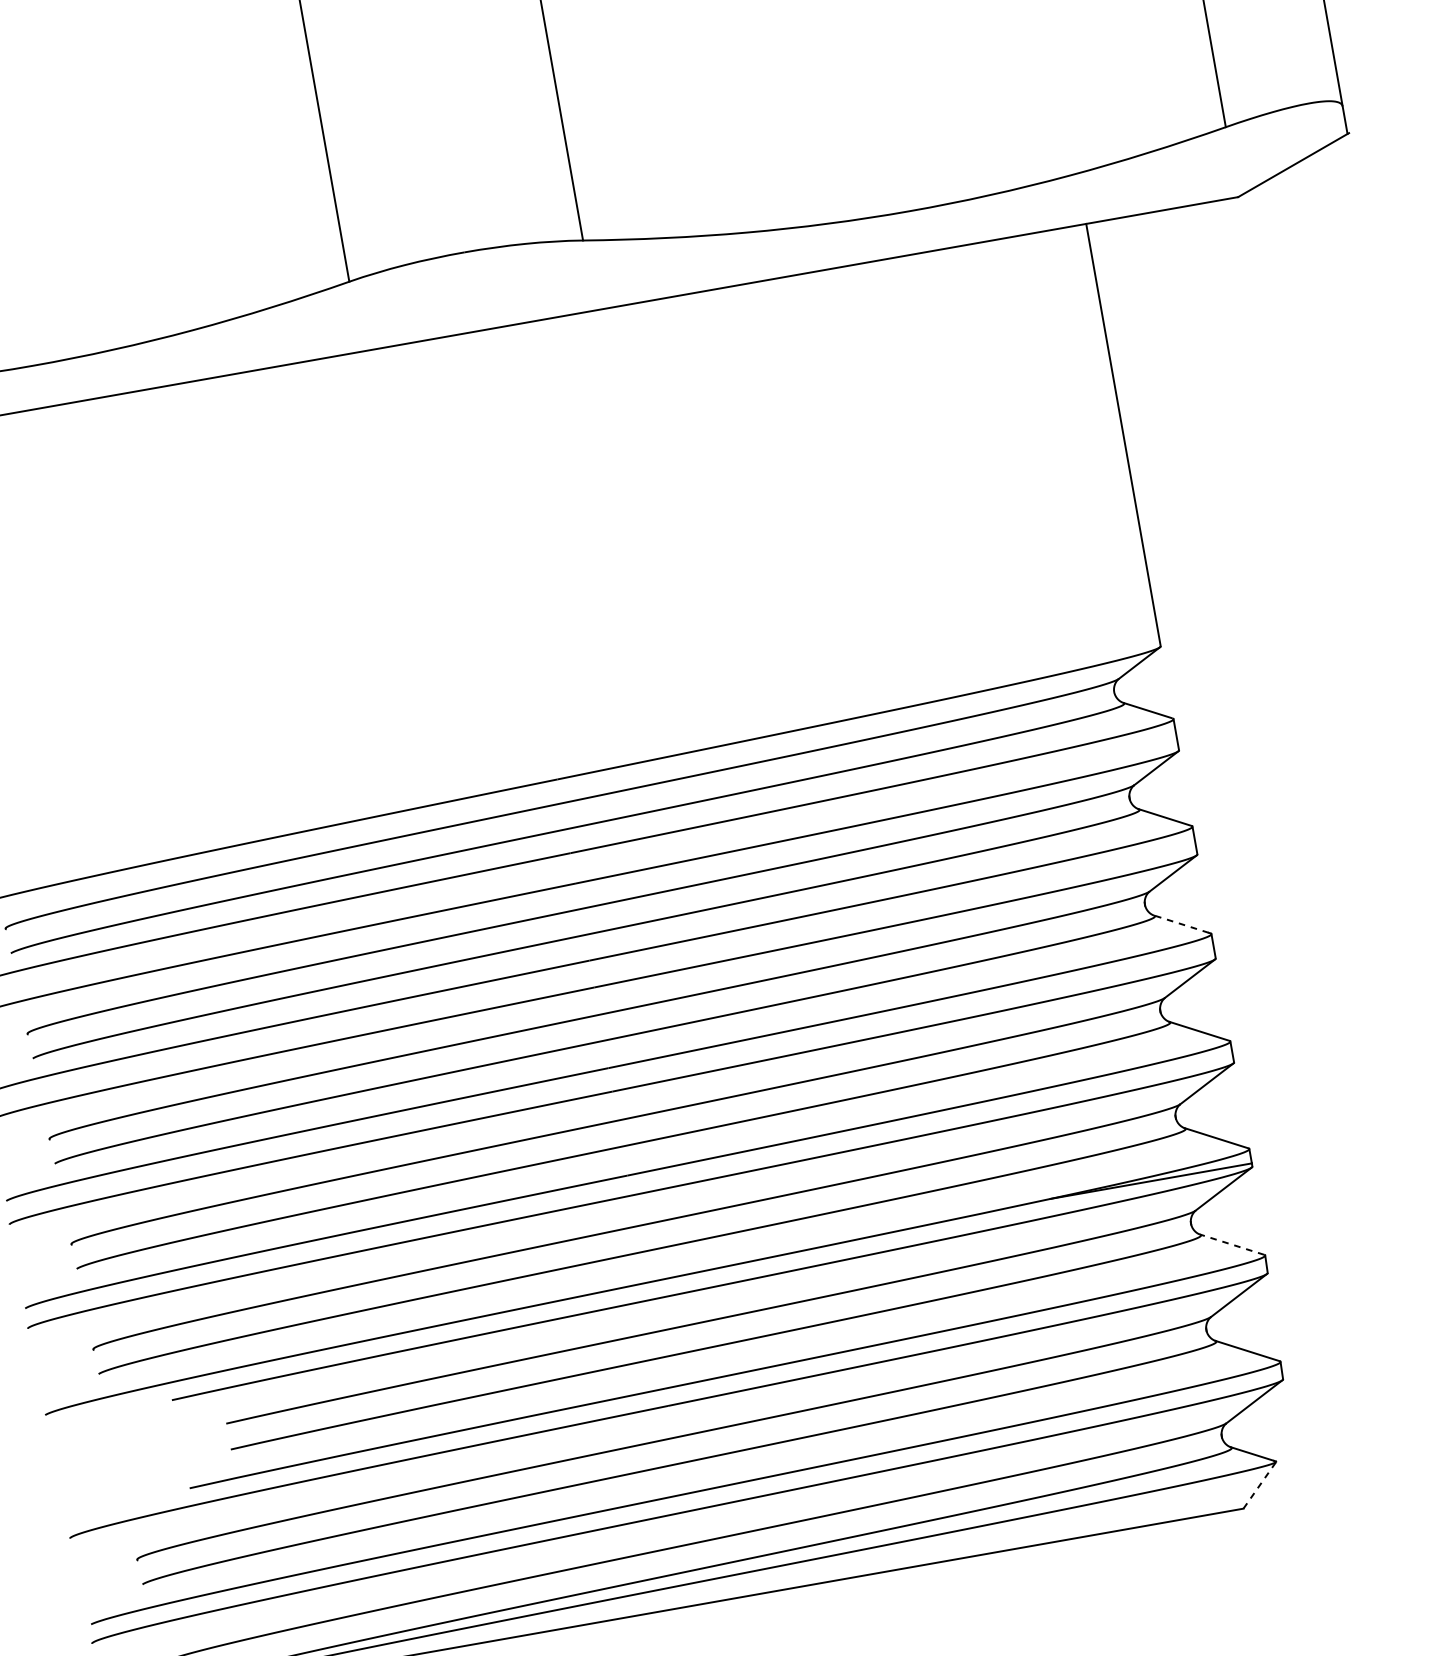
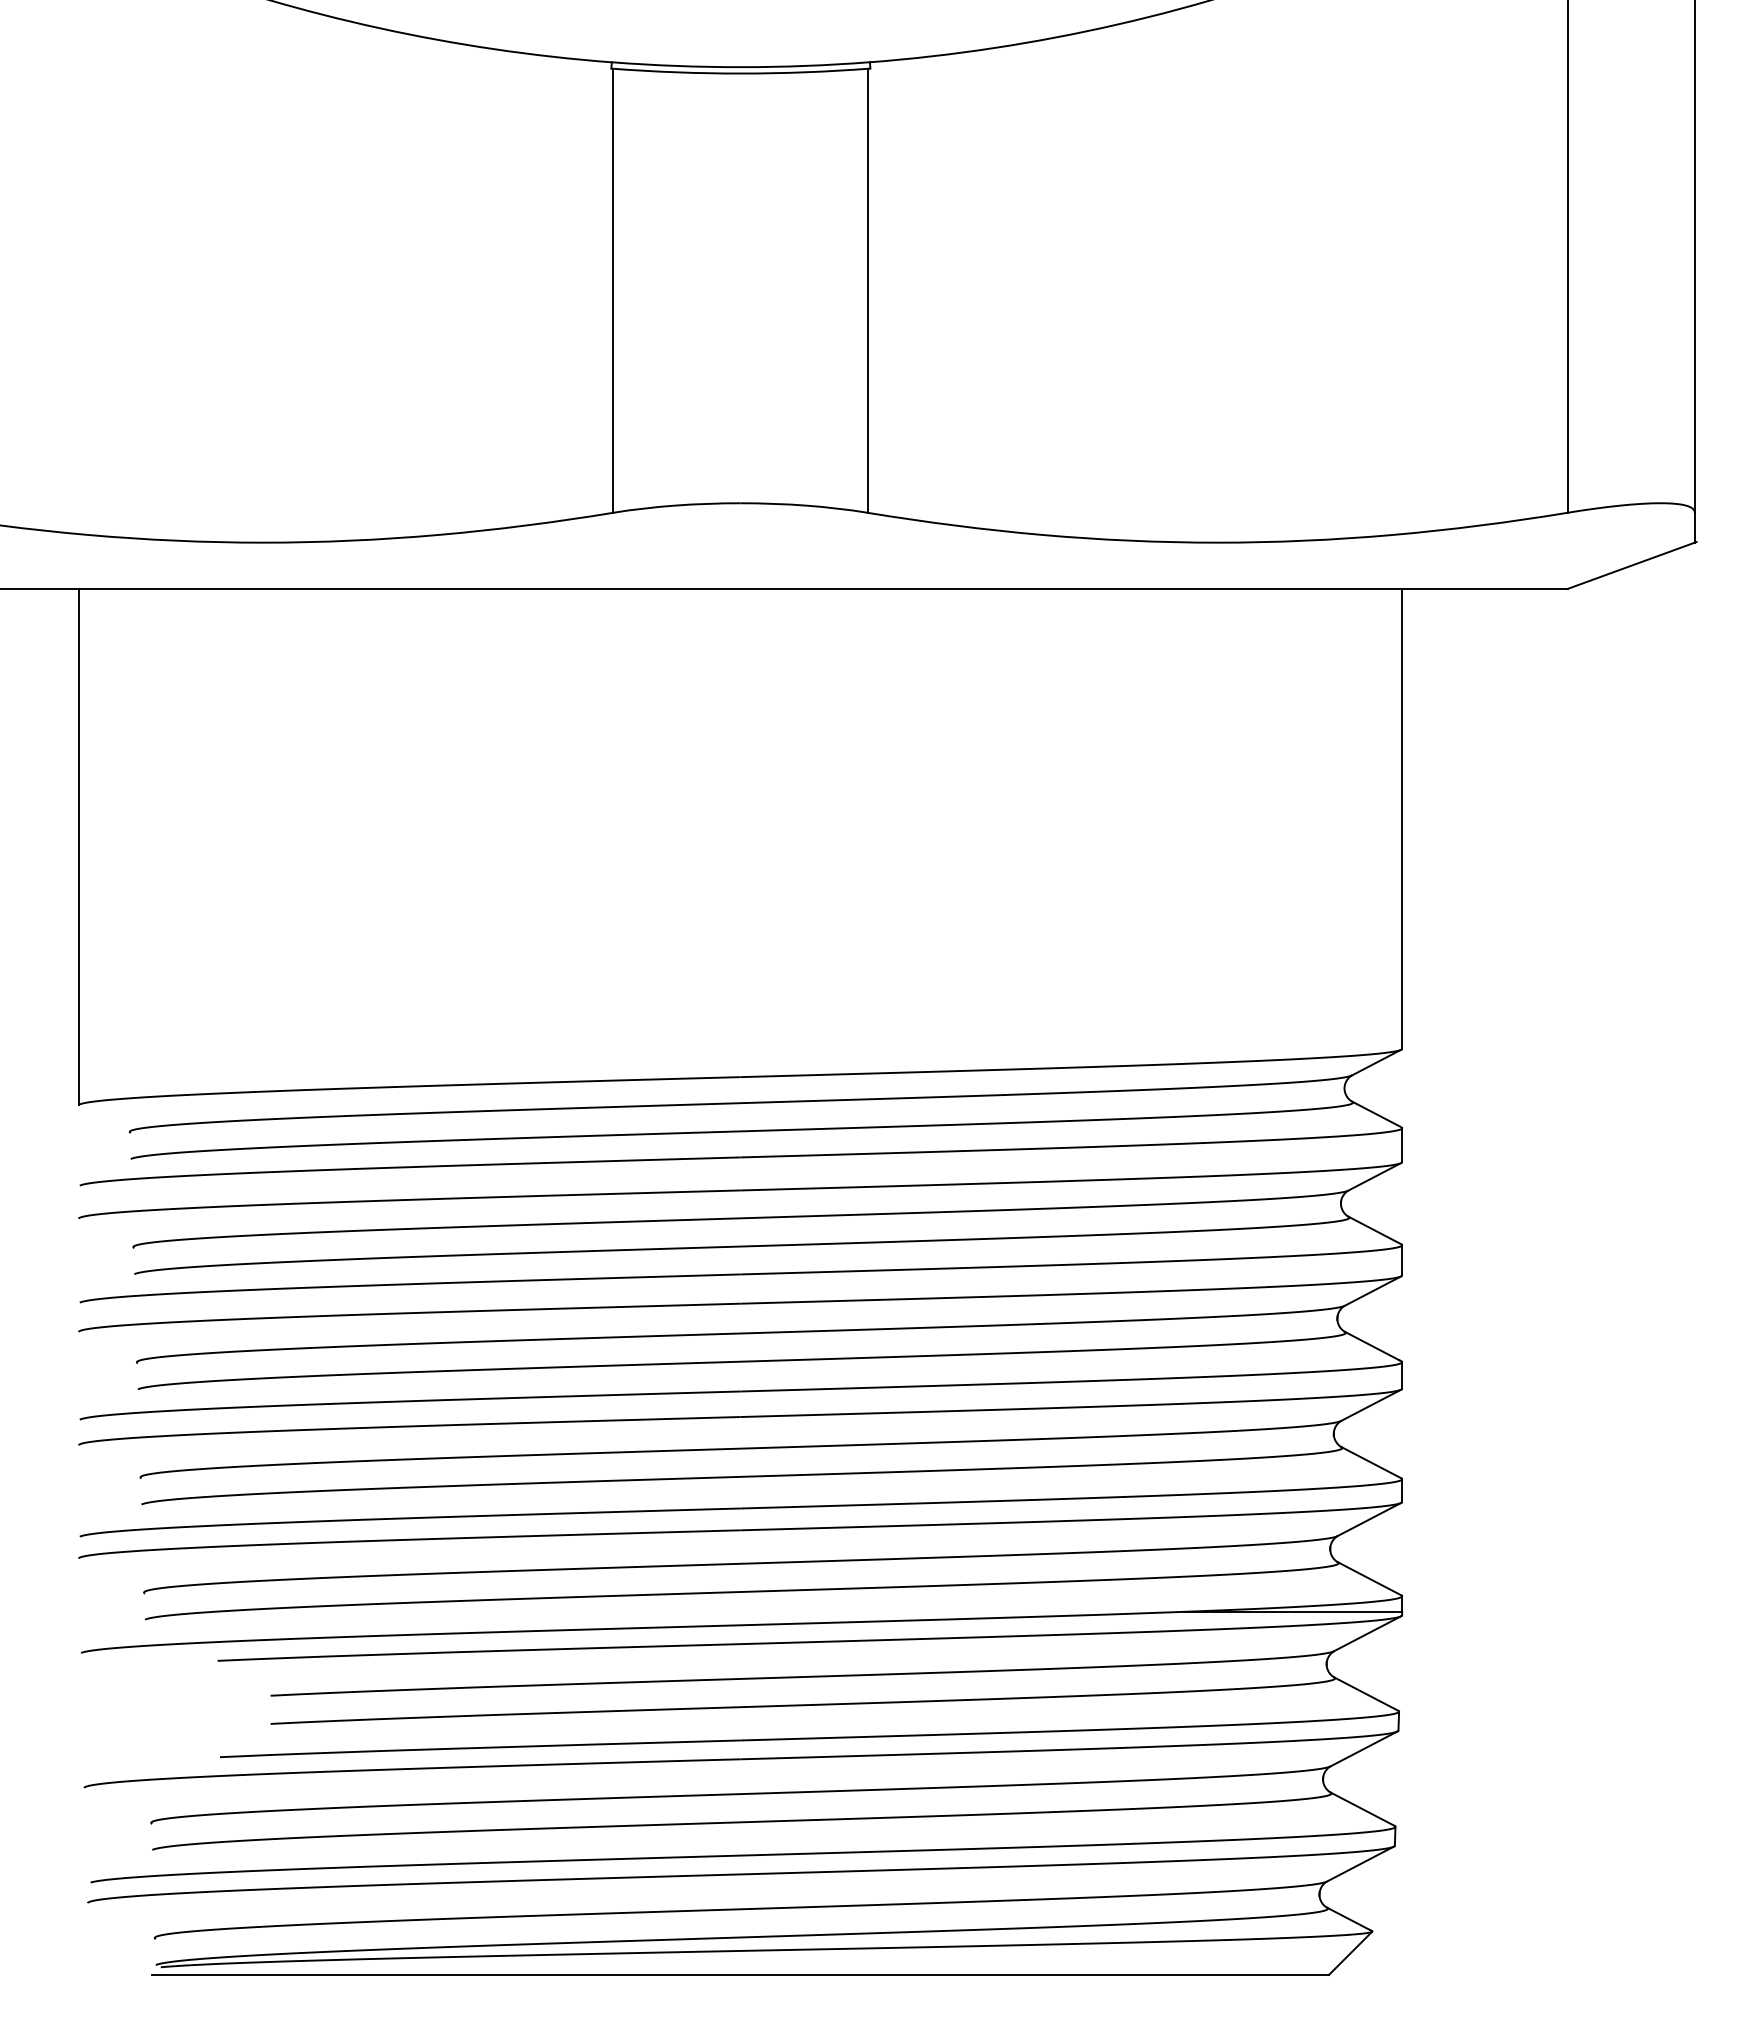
line: (1181, 924) -> (1372, 1346), dashed -> solid
line: (1231, 1244) -> (1365, 1693), dashed -> solid
line: (1259, 1485) -> (1350, 1953), dashed -> solid

